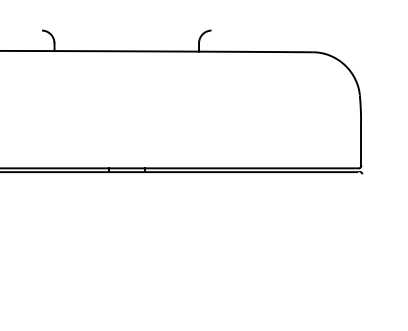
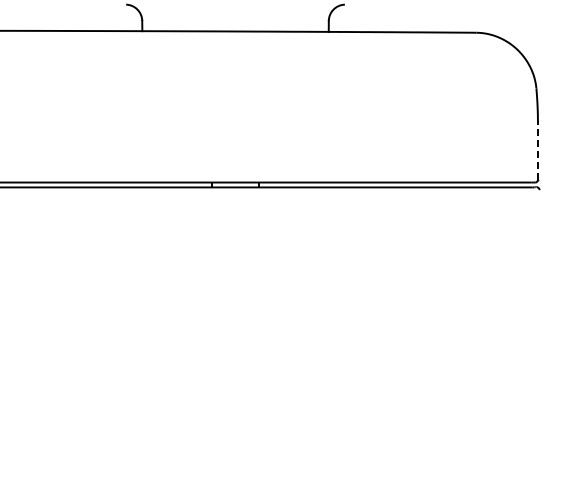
line: (360, 143) -> (537, 150), solid -> dashed

